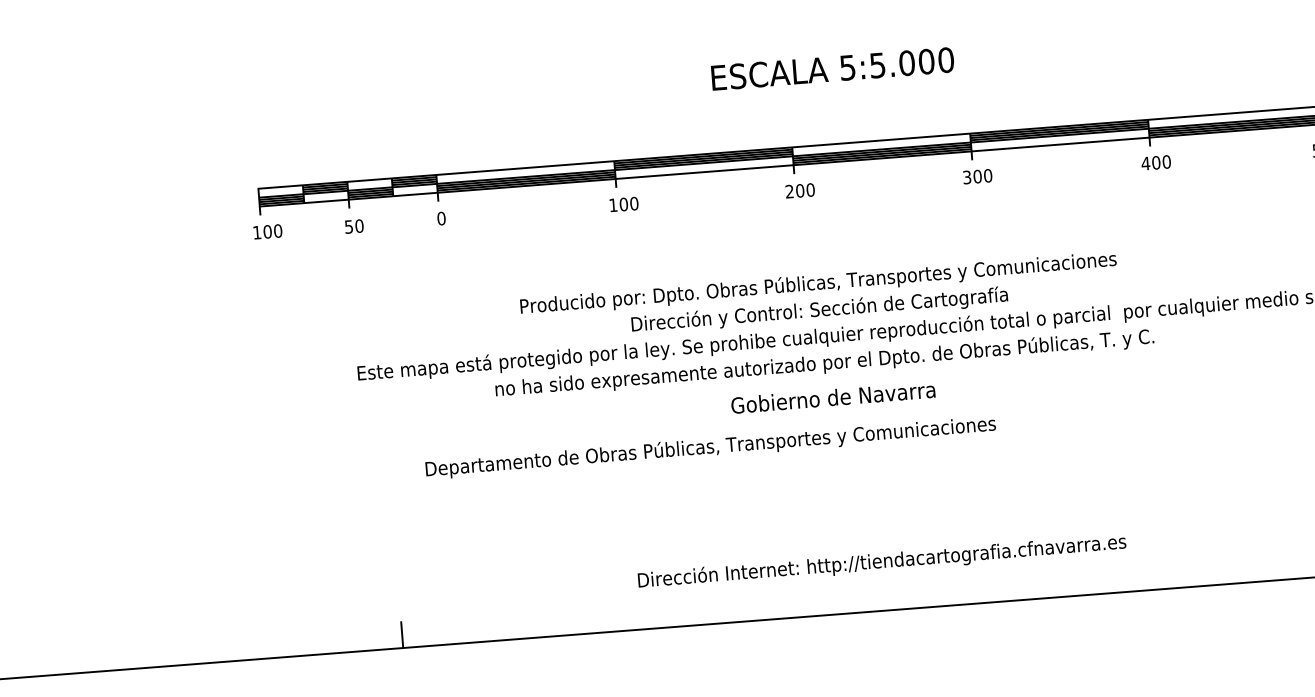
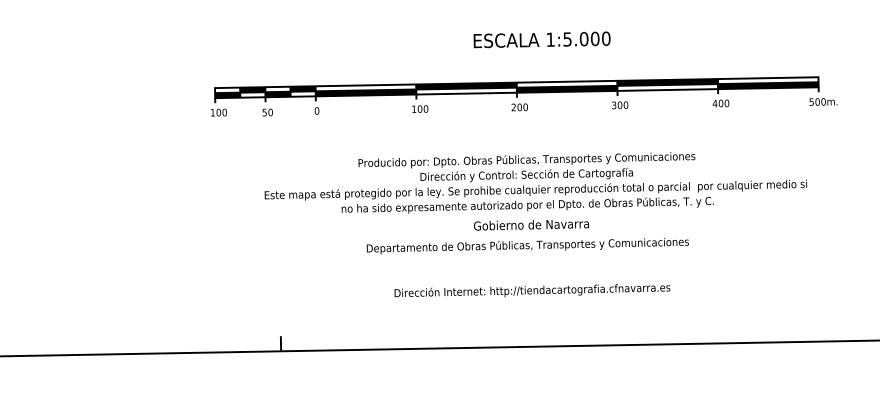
text: (847, 67) -> (550, 39), 5:5.000 -> 1:5.000
text: (710, 448) -> (527, 246), moved
text: (882, 561) -> (532, 290), moved

